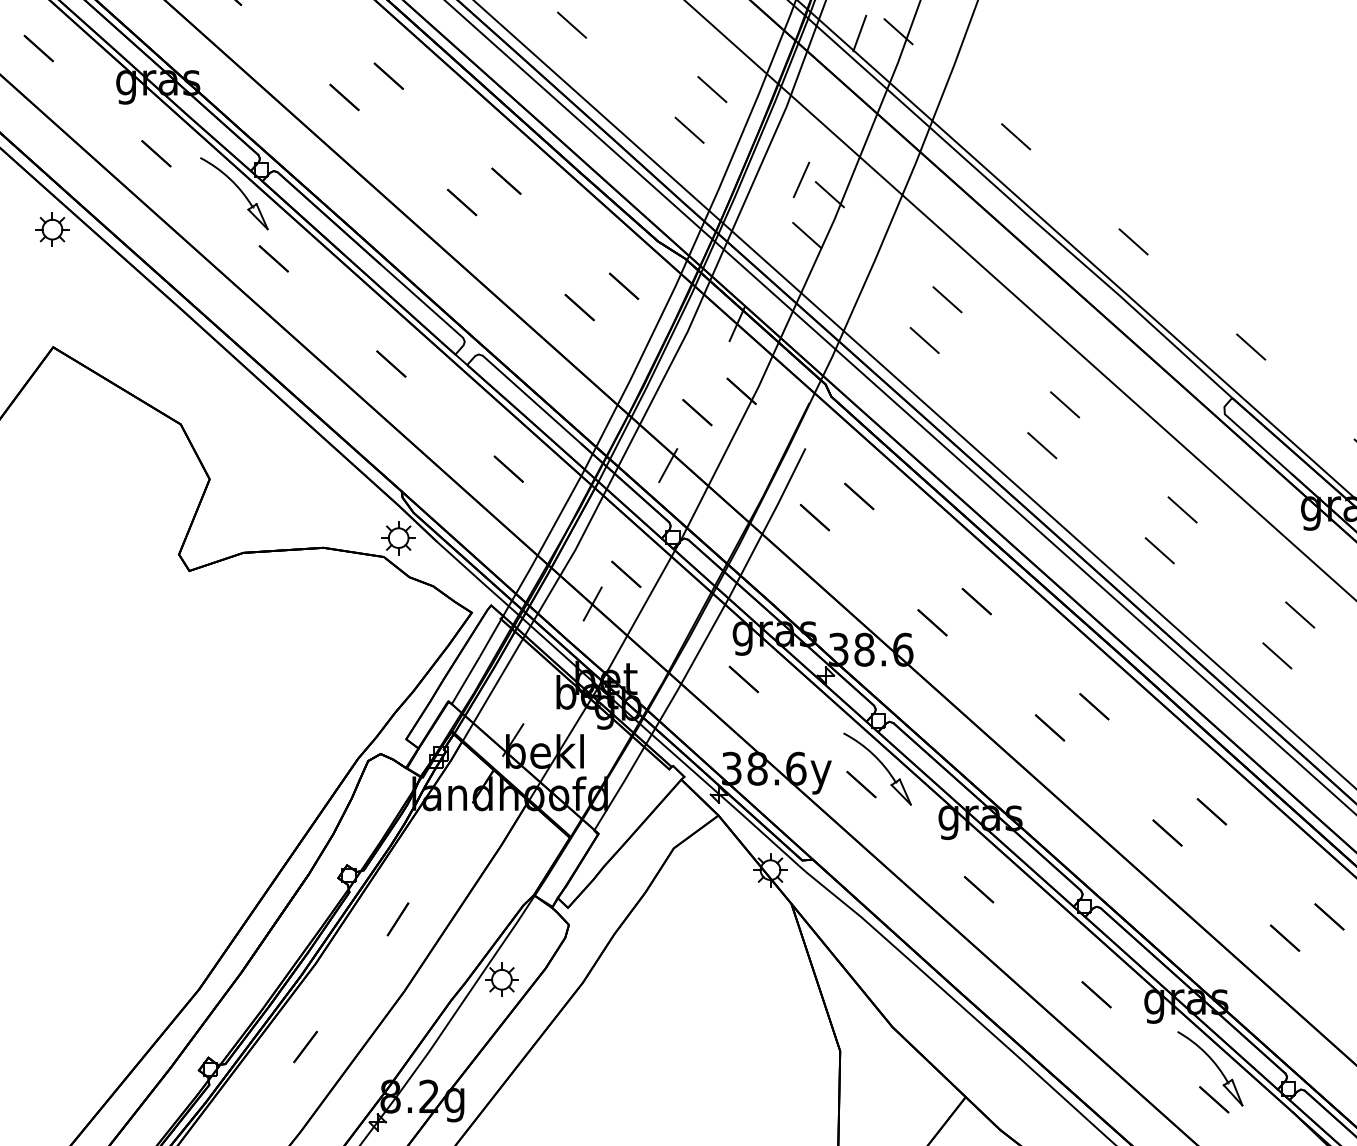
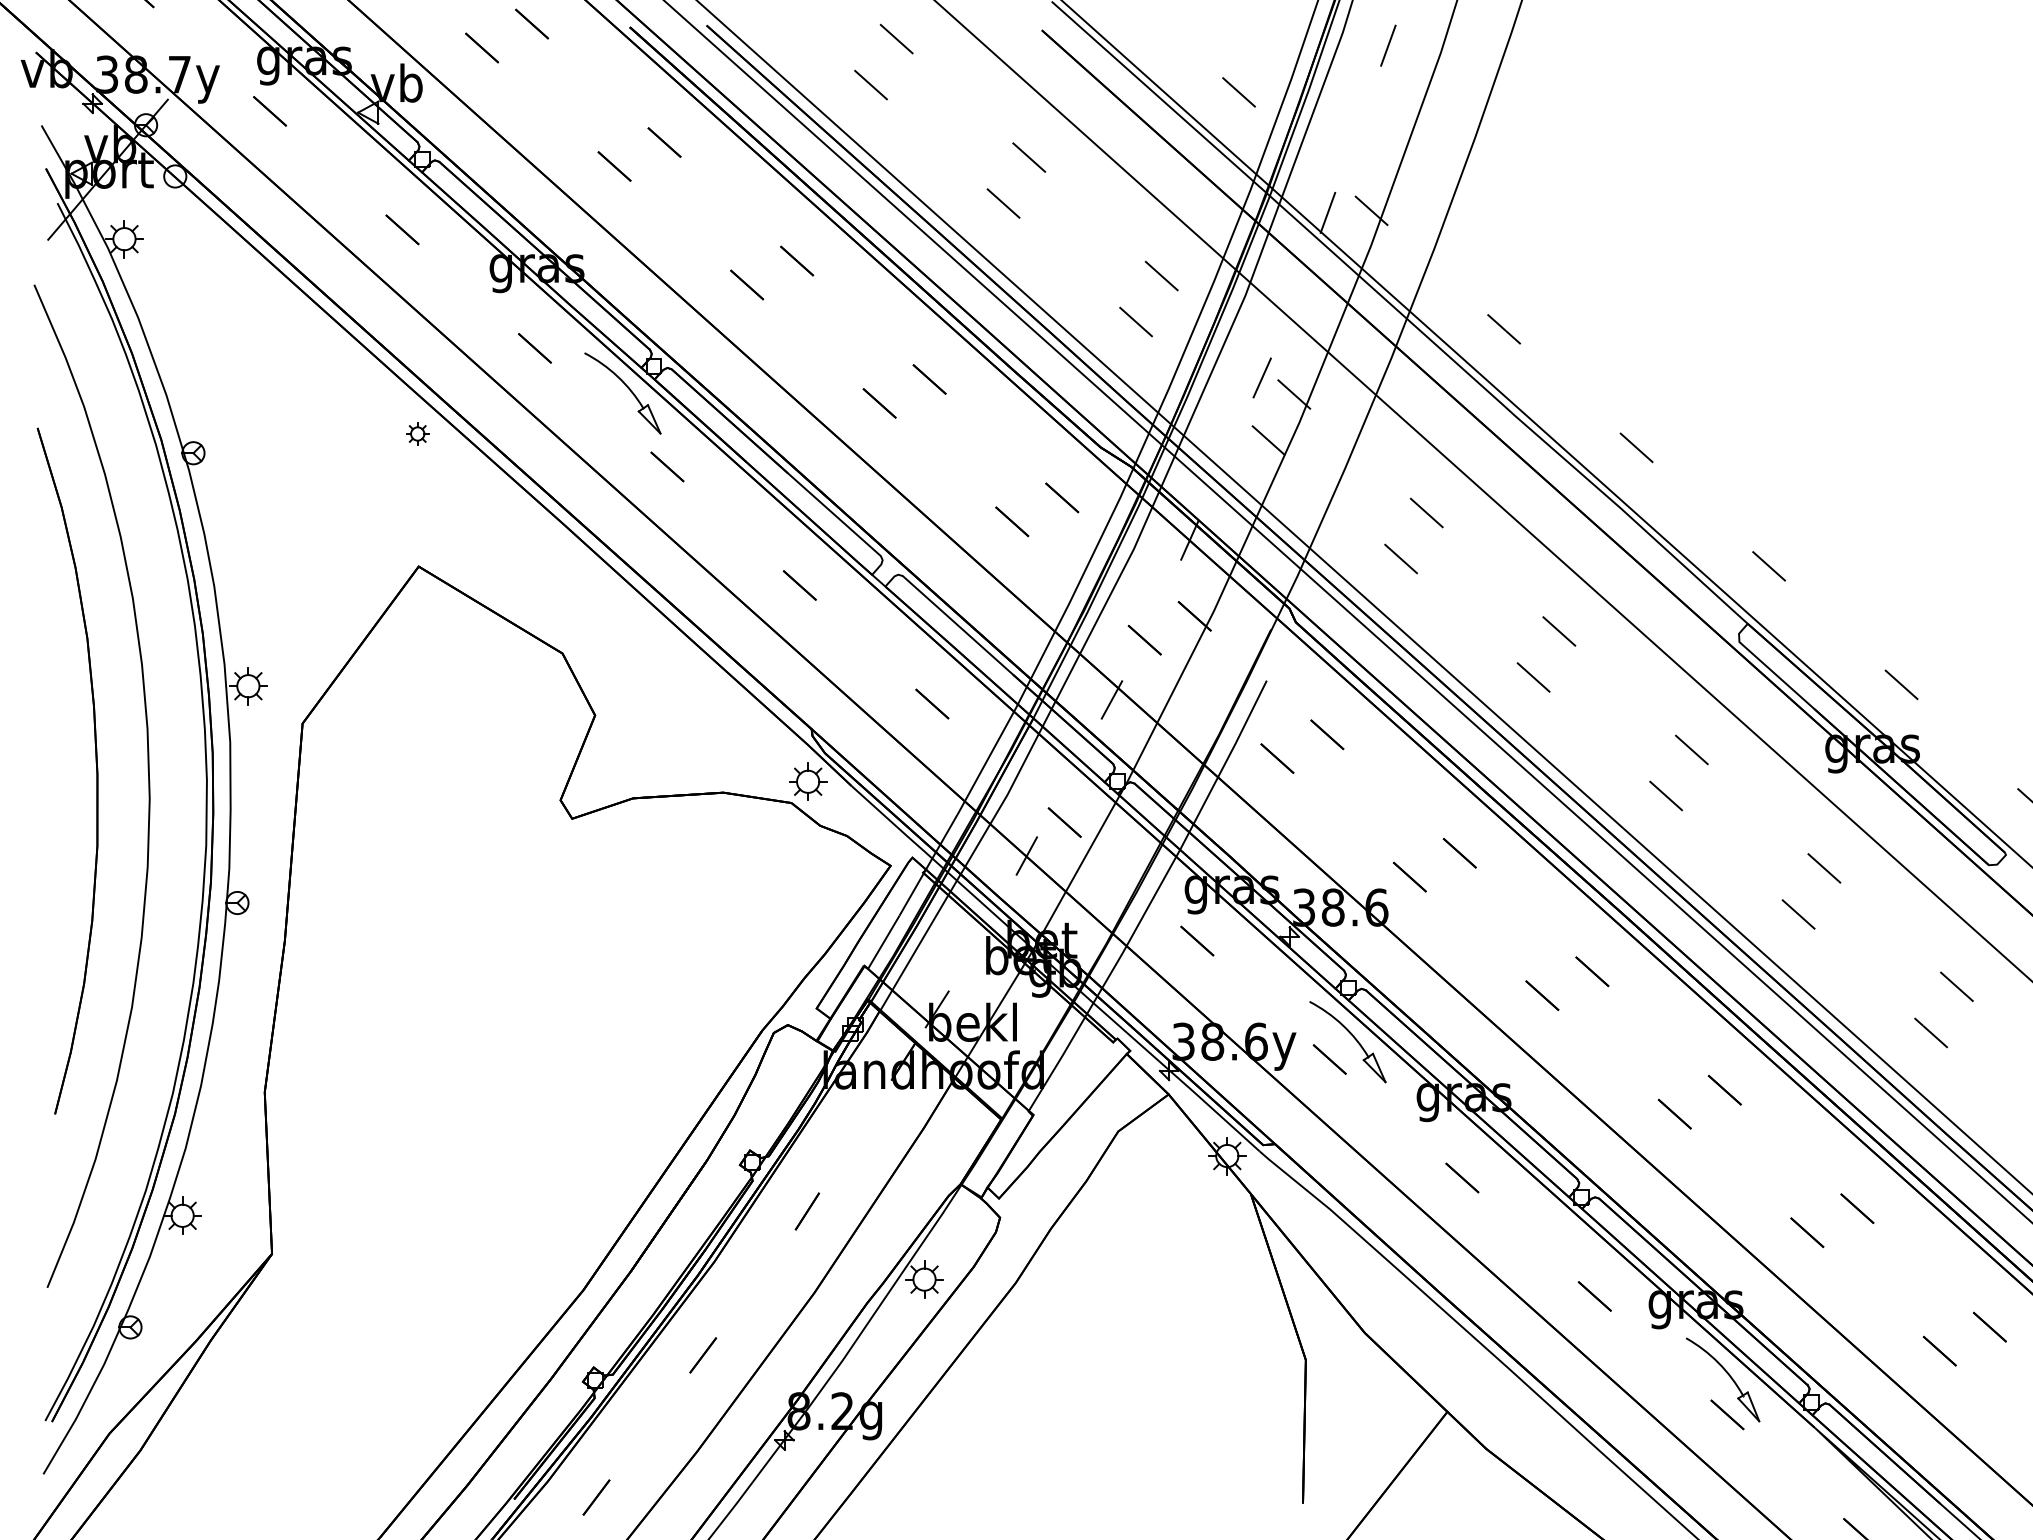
part: (52, 229) -> (417, 433), size x0.6

